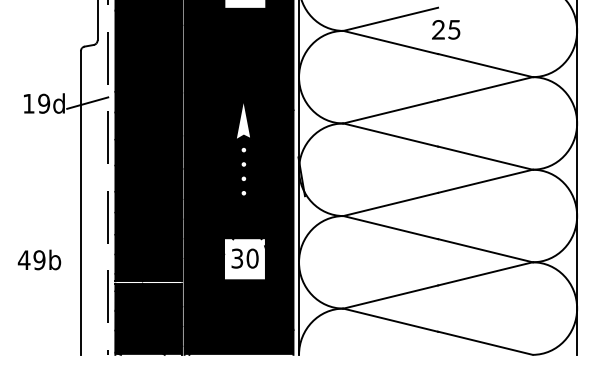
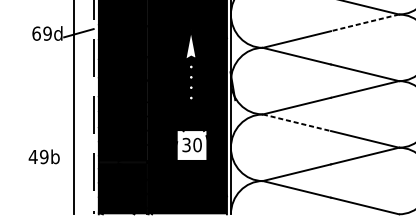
line: (485, 88) -> (365, 22), solid -> dashed
text: (28, 103) -> (36, 33), 19d -> 69d
line: (390, 227) -> (296, 122), solid -> dashed
text: (39, 259) -> (44, 156), moved

